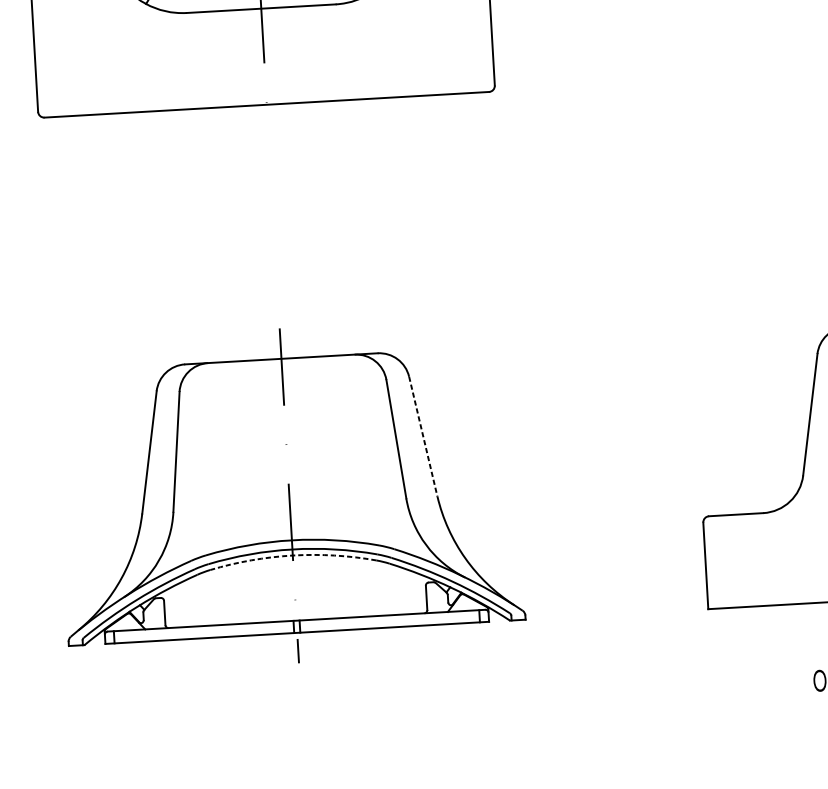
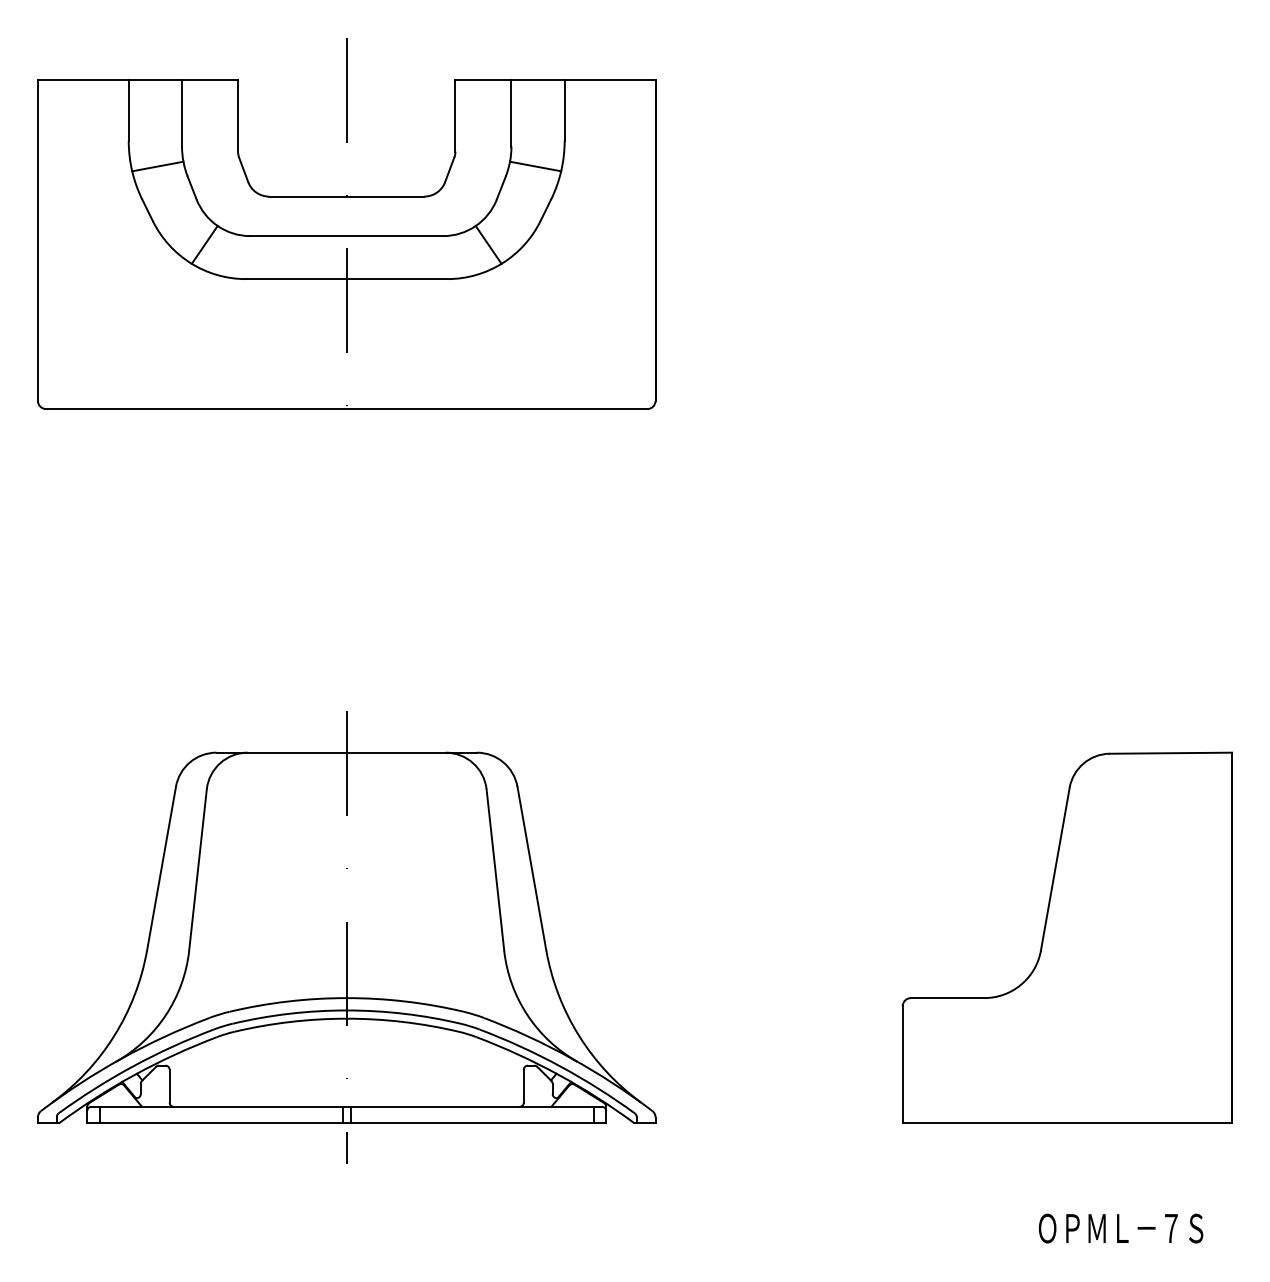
line: (423, 437) -> (531, 869), dashed -> solid
arc: (292, 555) -> (346, 1018), dashed -> solid

